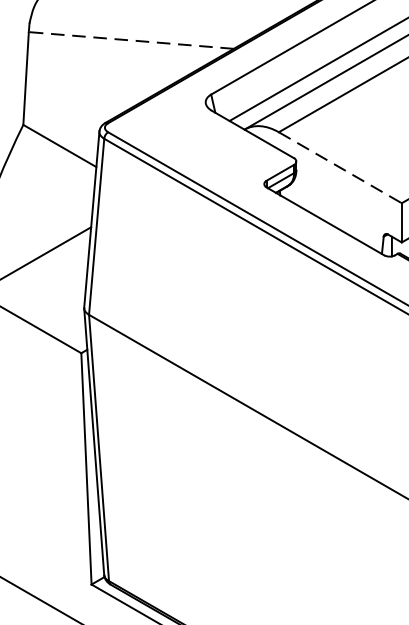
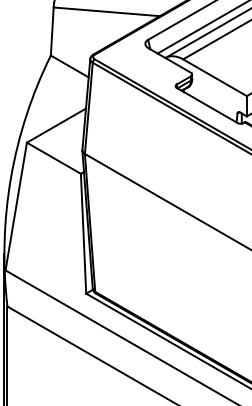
line: (130, 39) -> (106, 11), dashed -> solid
line: (341, 167) -> (215, 77), dashed -> solid

